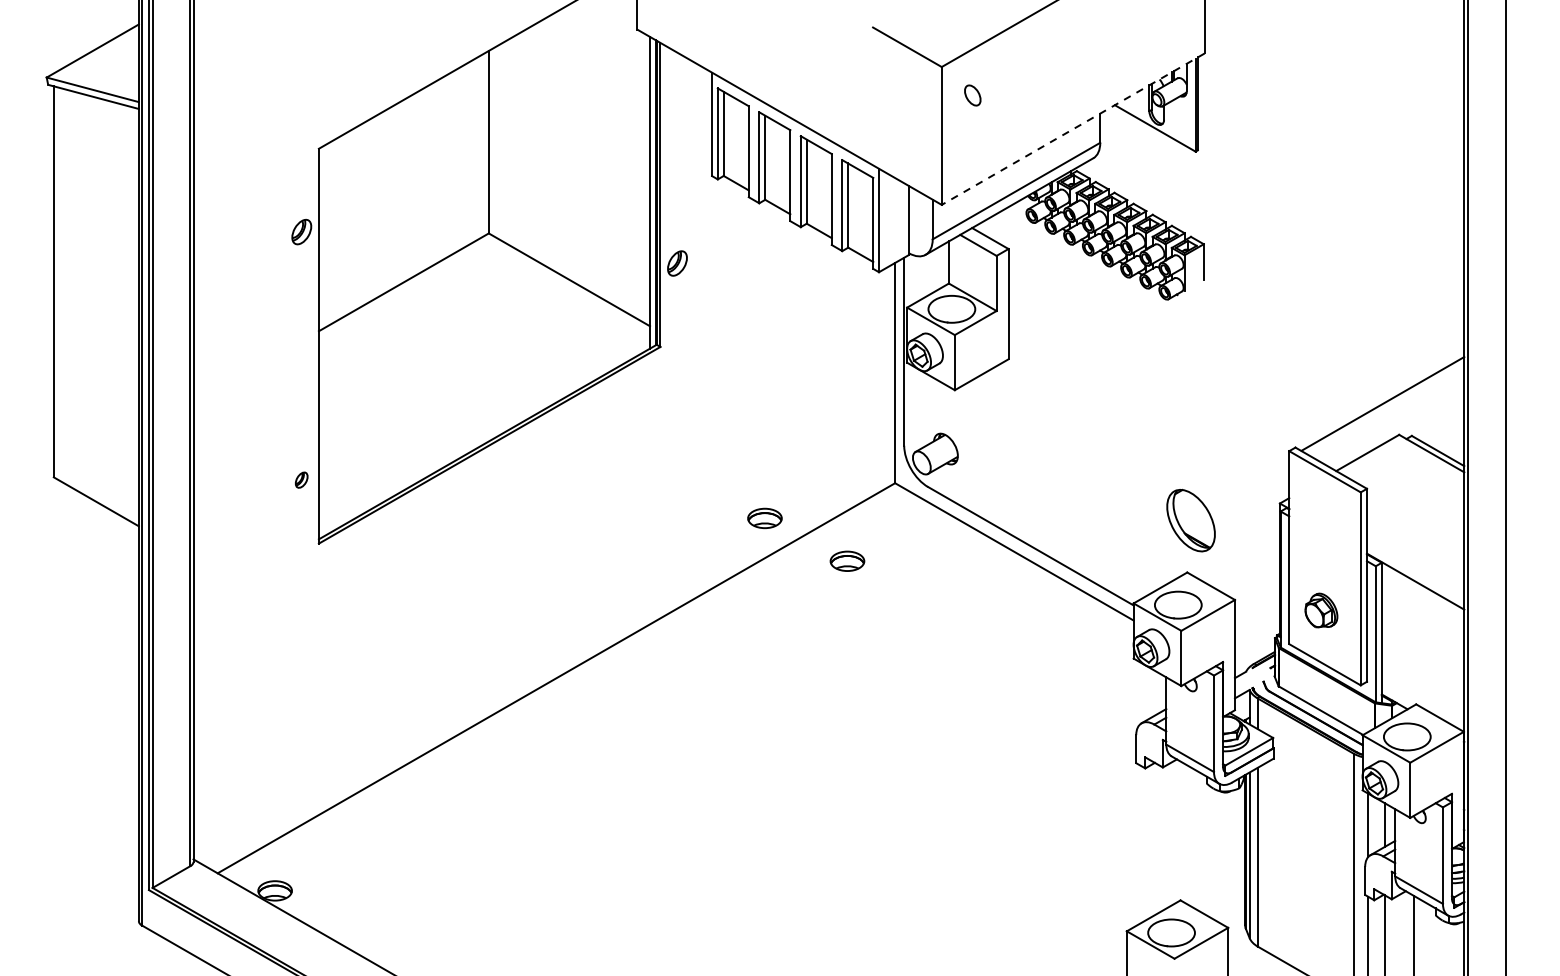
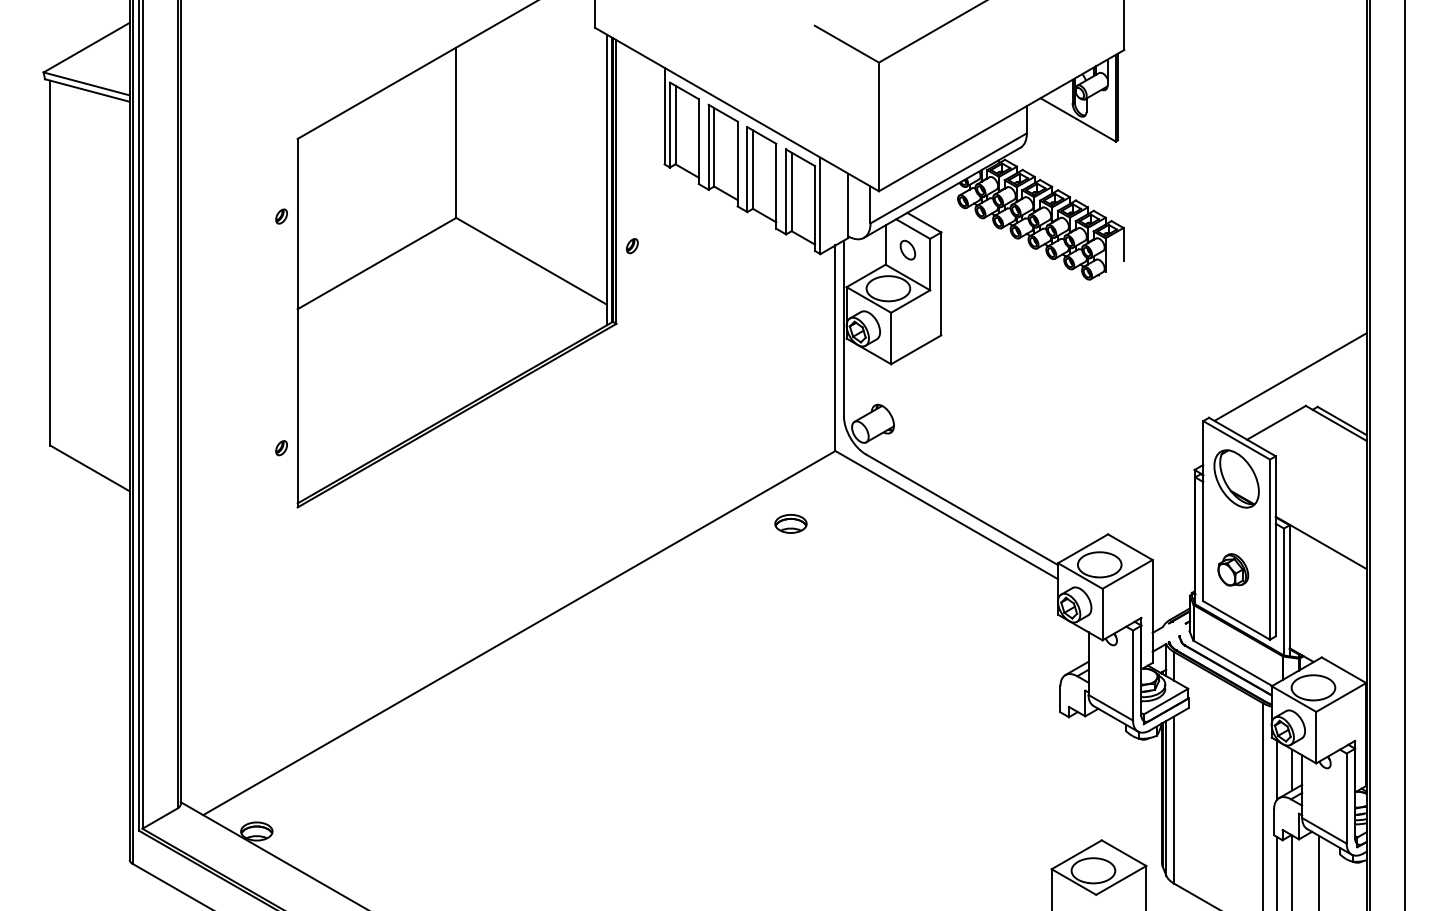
part: (972, 94) -> (907, 249), moved
line: (1073, 129) -> (1001, 120), dashed -> solid
part: (301, 231) -> (281, 216), size x0.62
part: (677, 264) -> (632, 246), size x0.62
part: (764, 518) -> (713, 483), removed
part: (1190, 520) -> (1236, 478), moved

